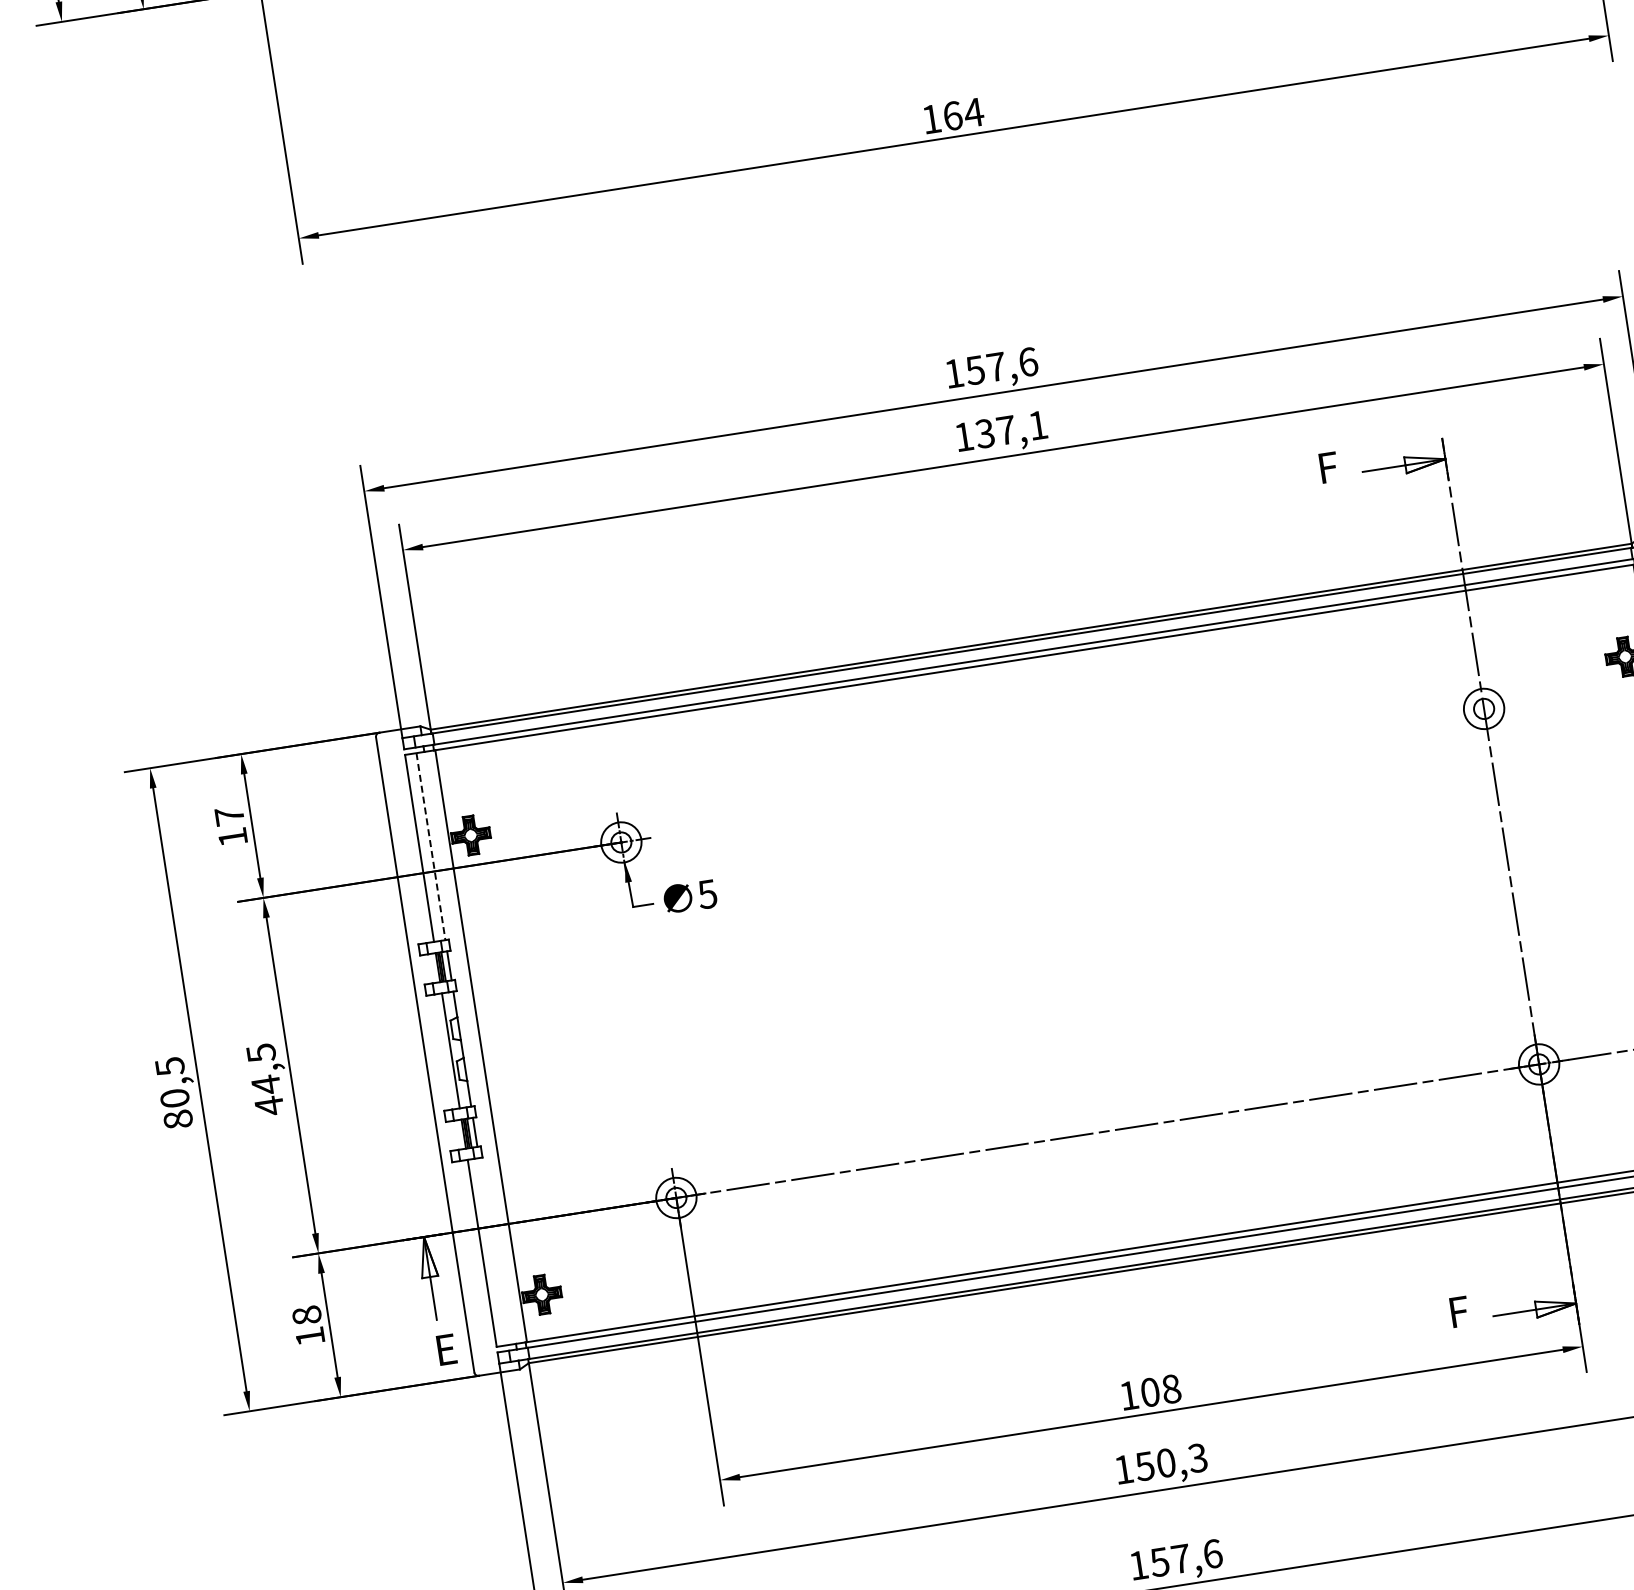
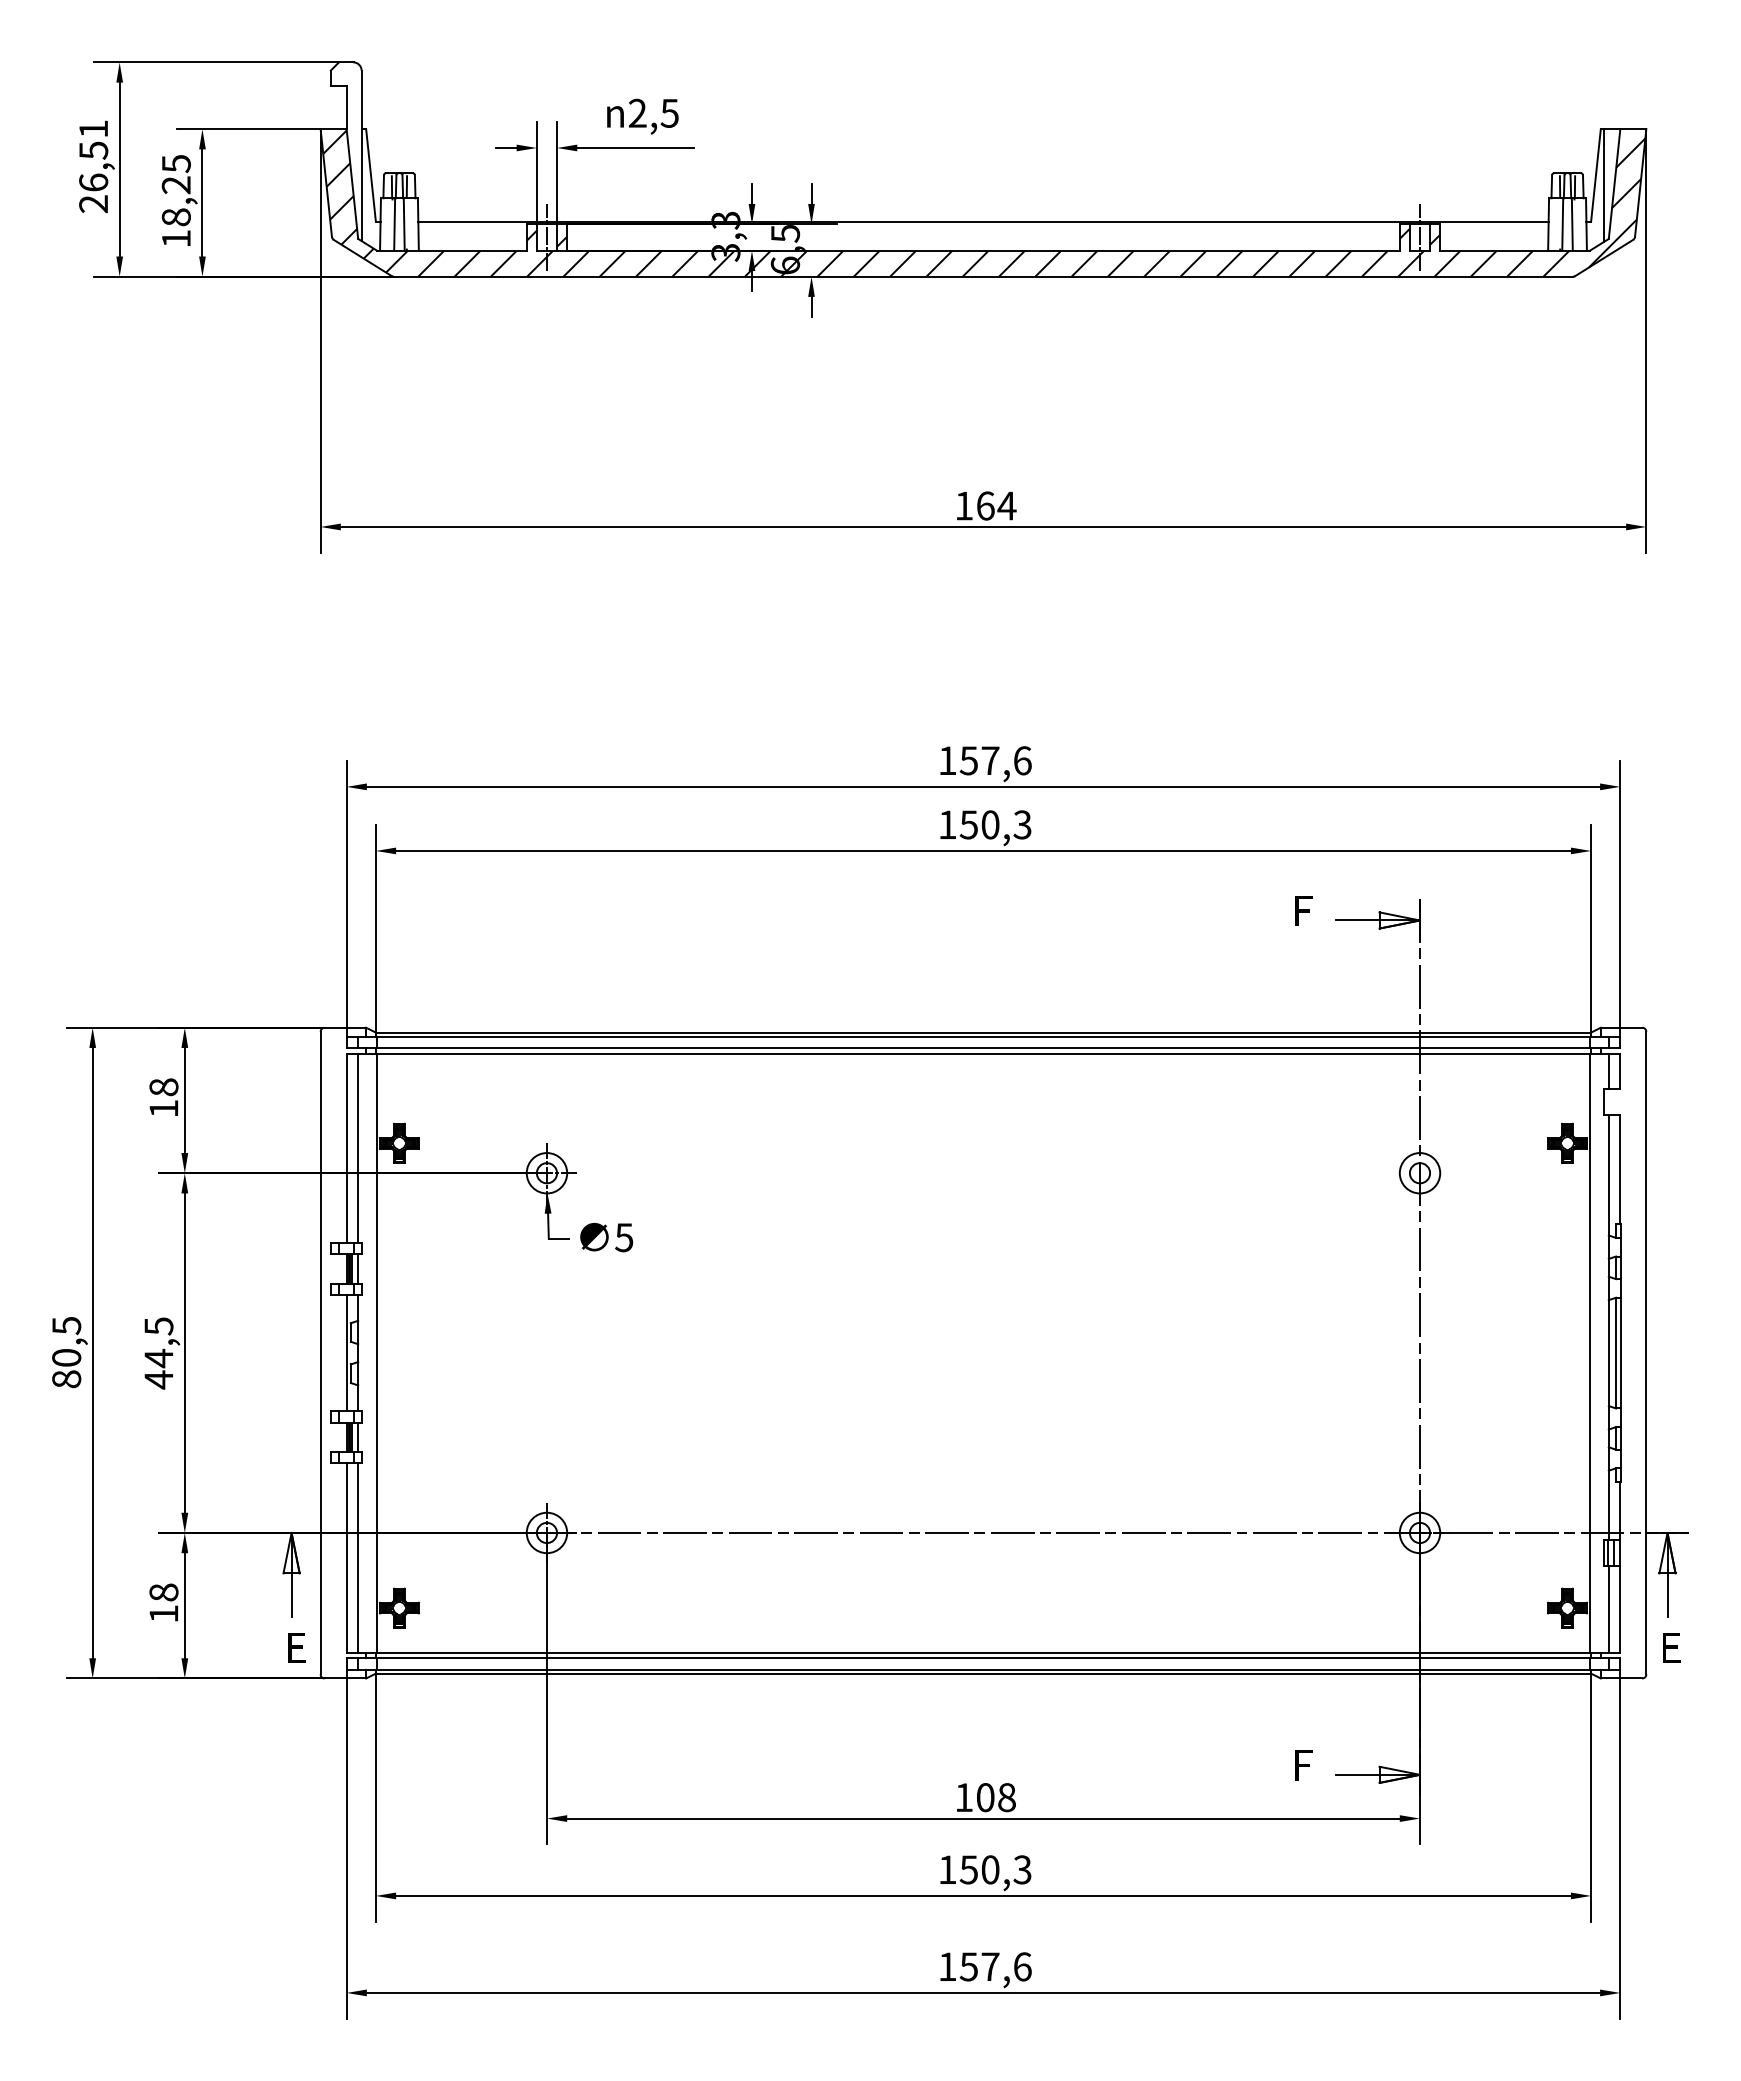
text: (1011, 429) -> (995, 824), 137,1 -> 150,3
text: (229, 816) -> (163, 1087), 17 -> 18
line: (431, 846) -> (358, 1148), dashed -> solid
line: (493, 1251) -> (358, 1557), added

